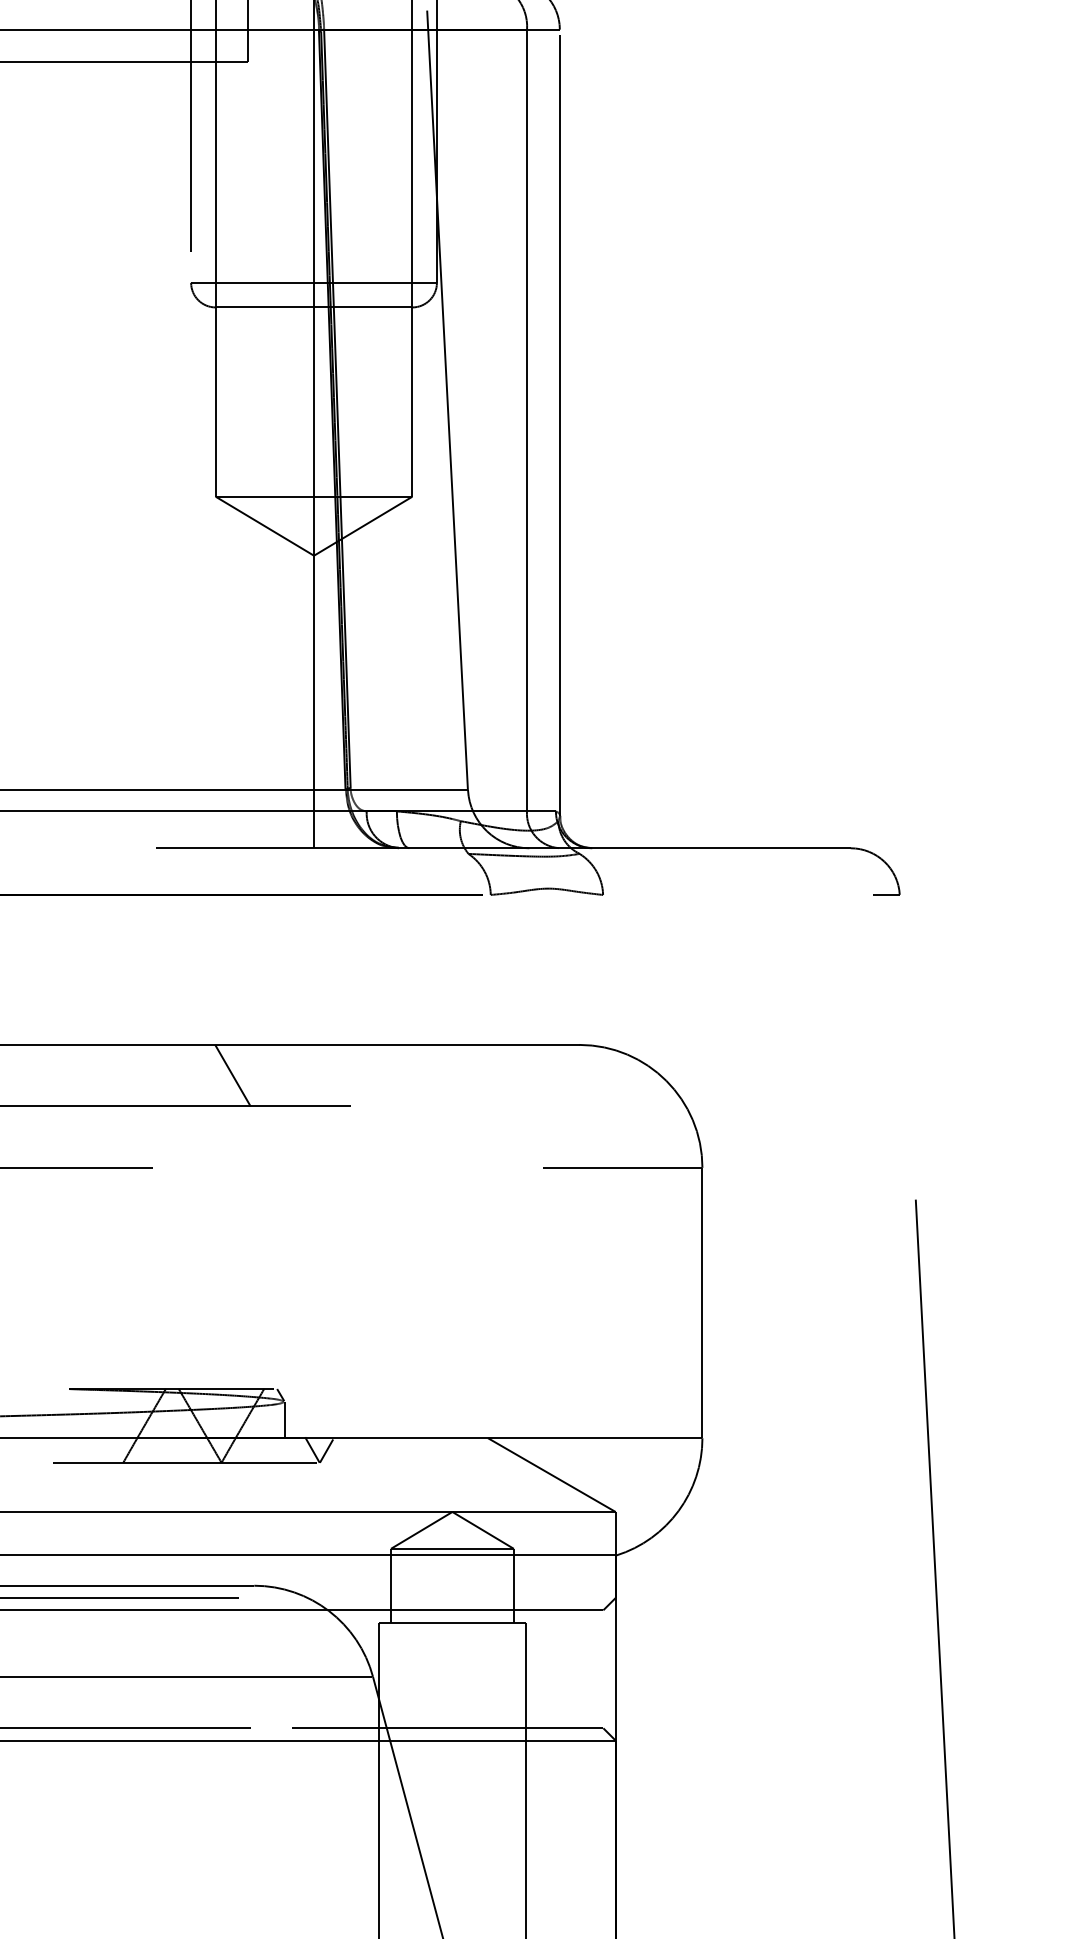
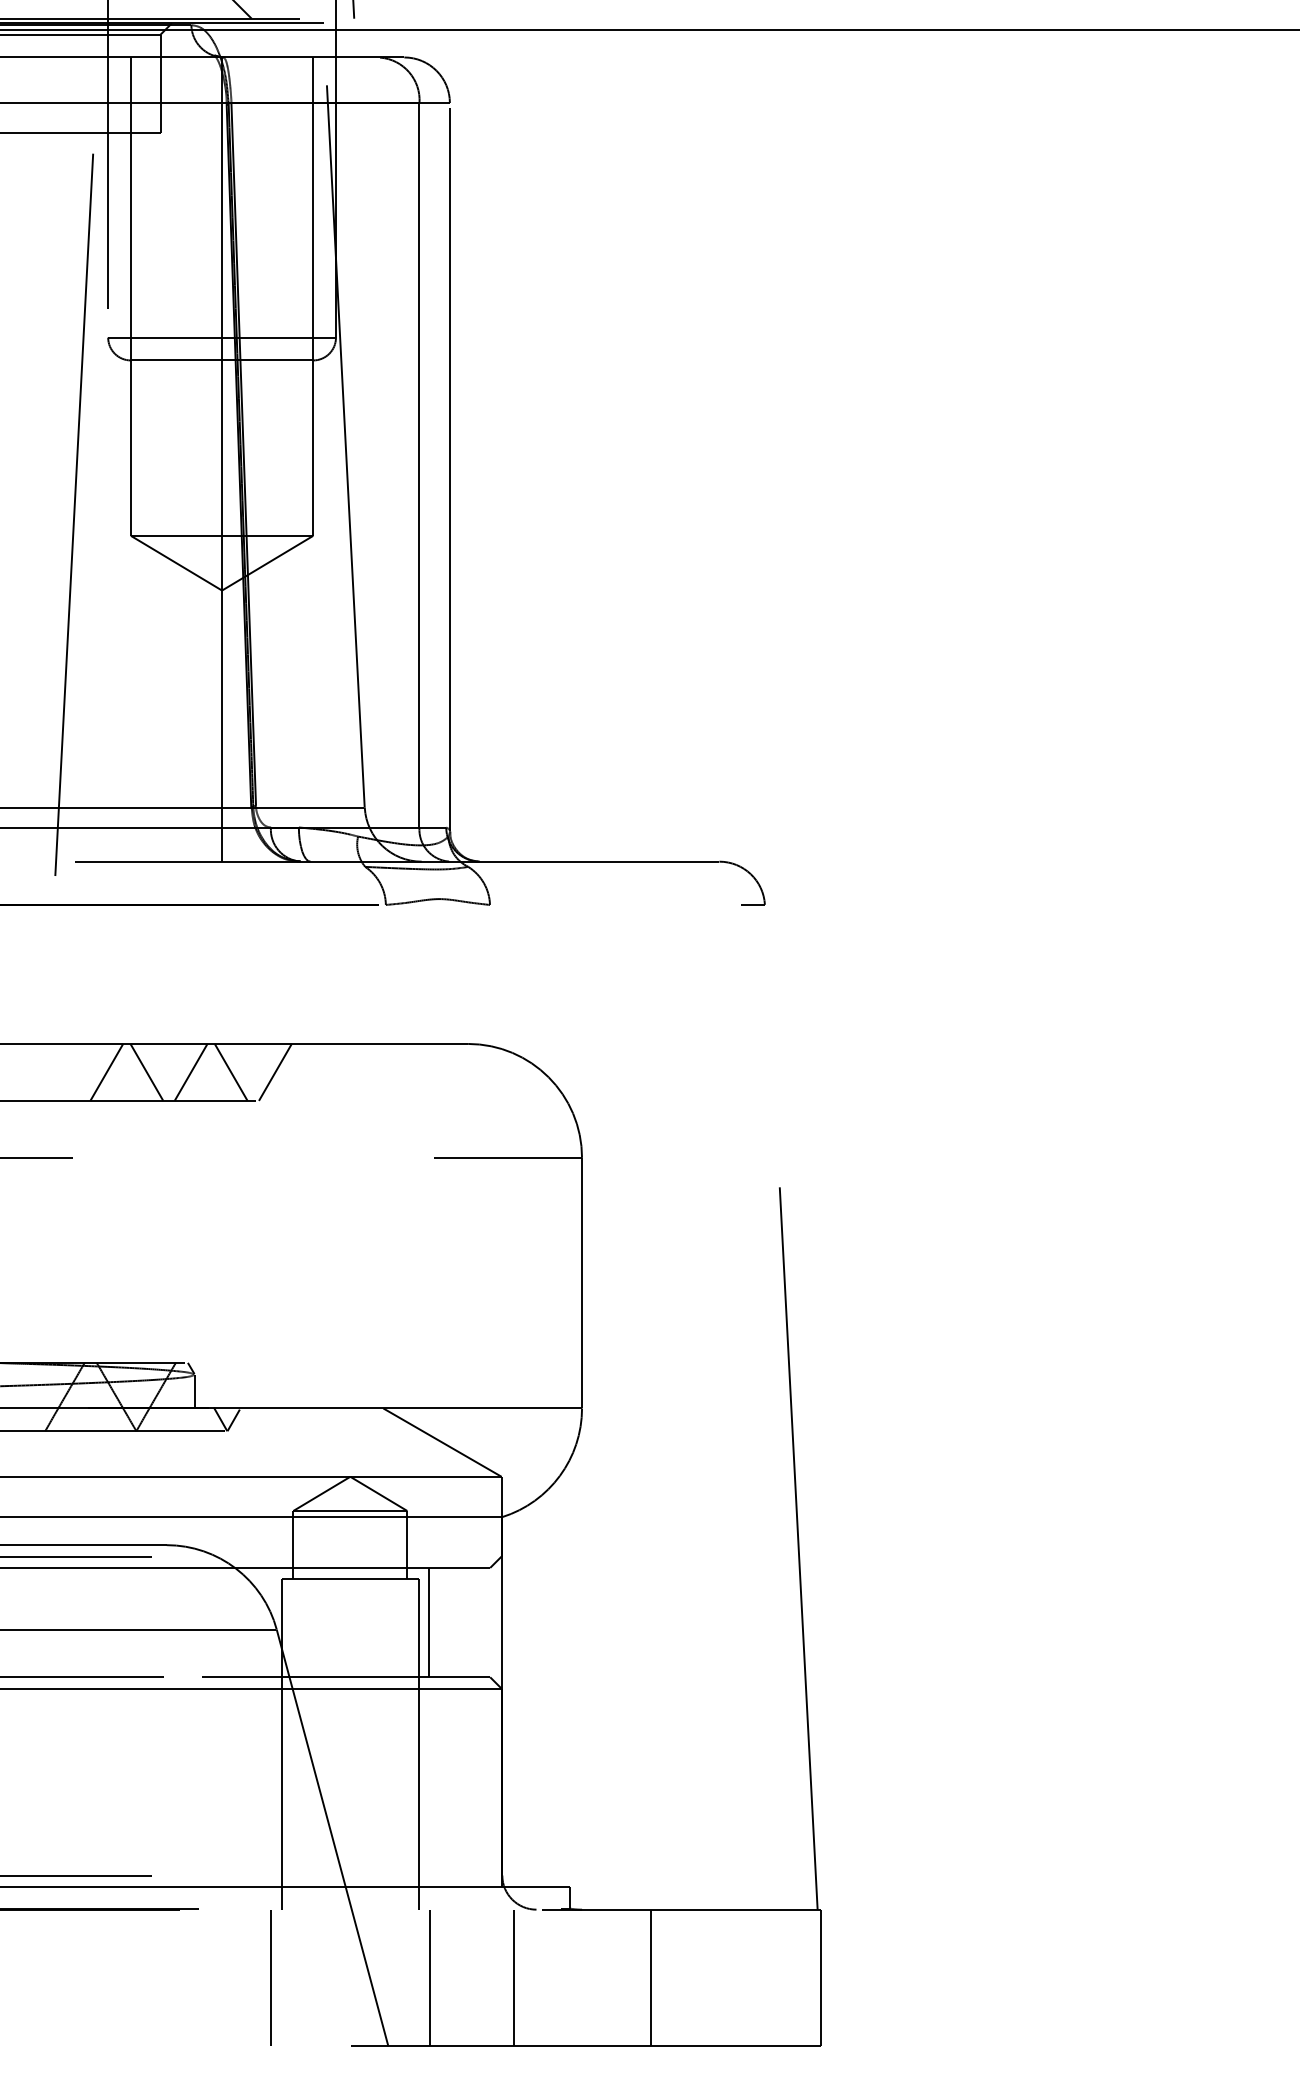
line: (154, 462) -> (74, 504), added
line: (189, 1074) -> (106, 1071), added
line: (279, 1074) -> (190, 1071), added
line: (323, 1074) -> (230, 1071), added
line: (371, 1074) -> (275, 1071), added
line: (536, 1669) -> (428, 1622), added

